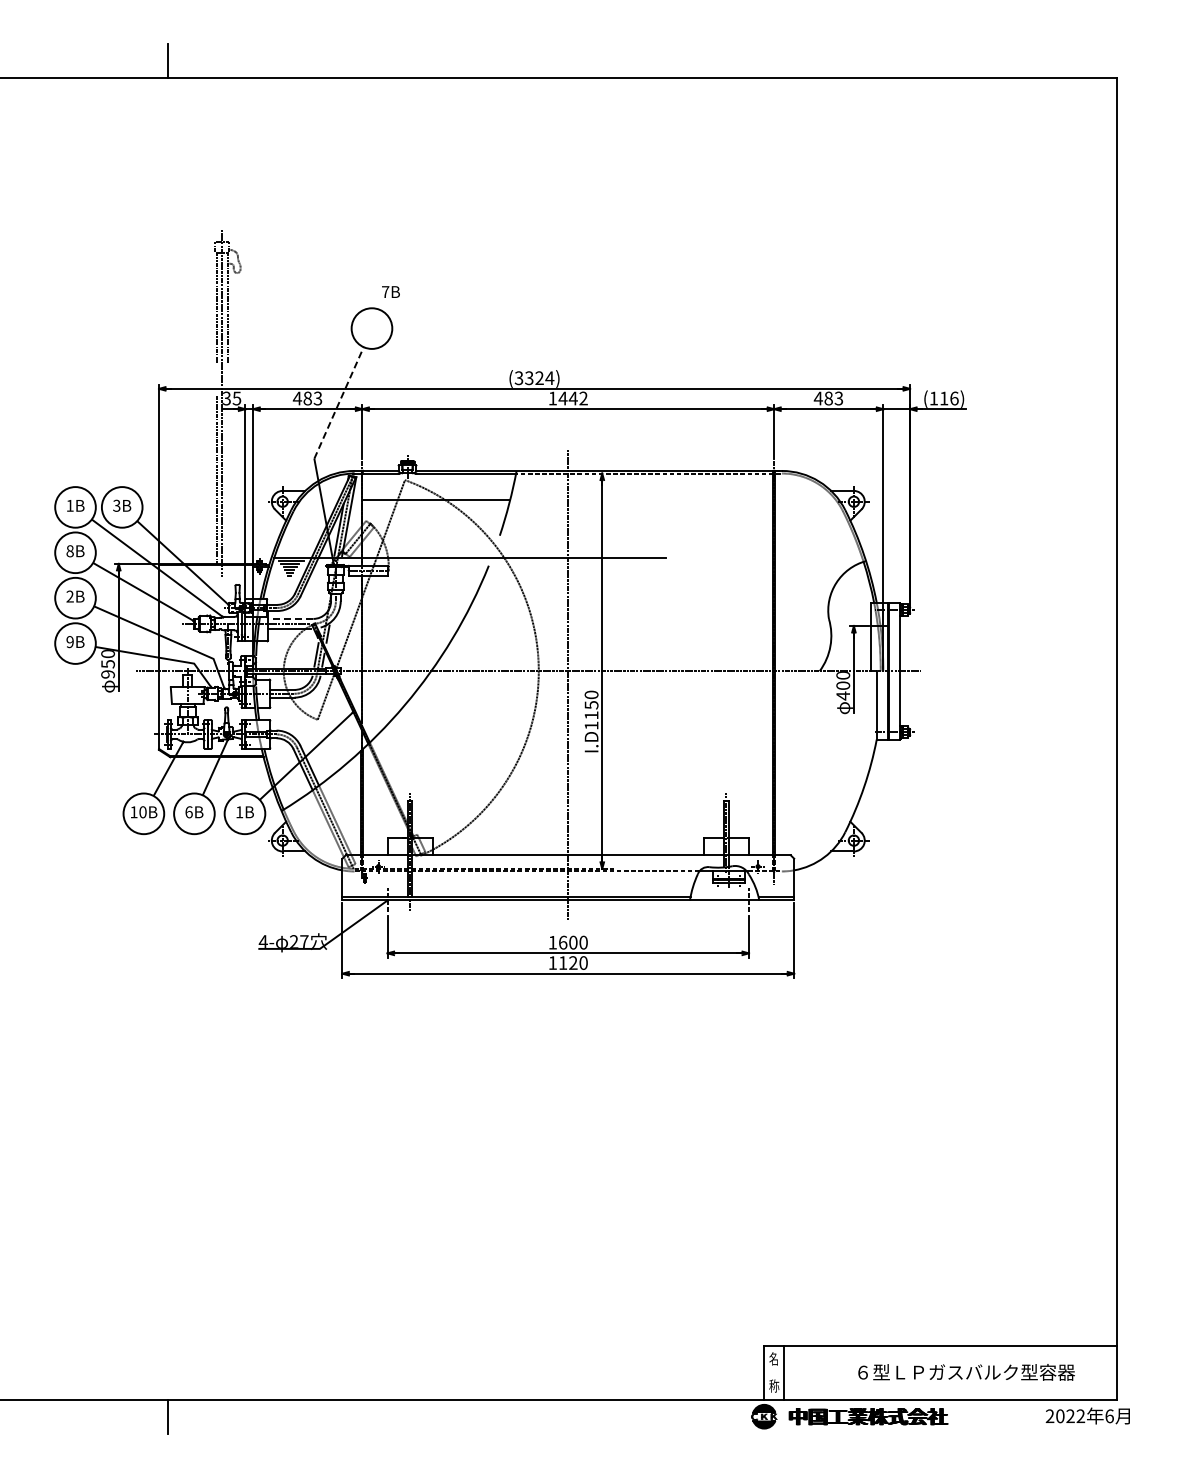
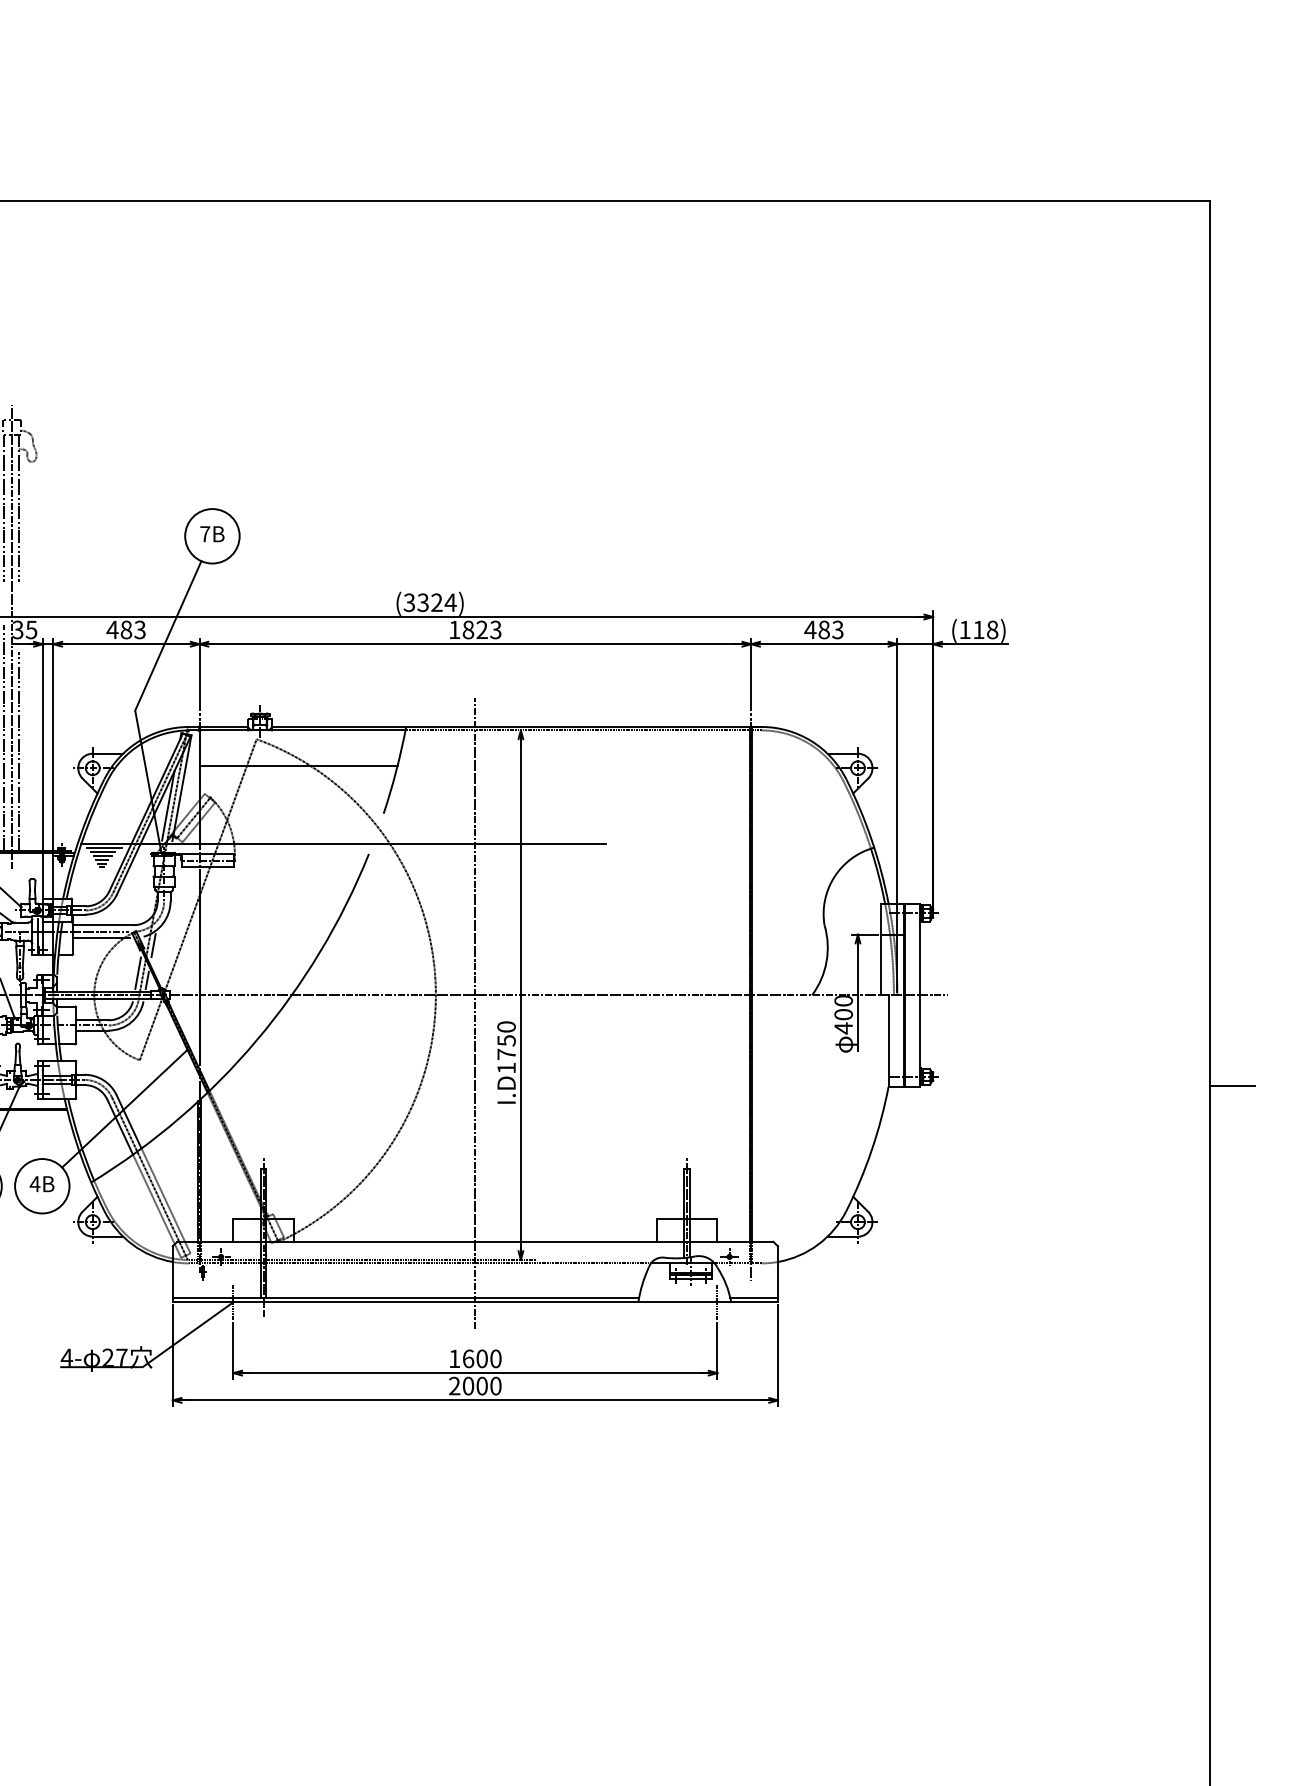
text: (390, 291) -> (211, 533), moved
text: (572, 398) -> (481, 629), 1442 -> 1823
text: (954, 398) -> (992, 629), (116) -> (118)
line: (339, 402) -> (168, 635), dashed -> solid
line: (227, 488) -> (18, 750), added
line: (290, 618) -> (103, 924), dashed -> solid
text: (591, 715) -> (506, 1054), I.D1150 -> I.D1750
line: (1133, 739) -> (1232, 1086), added
text: (239, 812) -> (34, 1184), 1B -> 4B
text: (562, 962) -> (467, 1385), 1120 -> 2000

